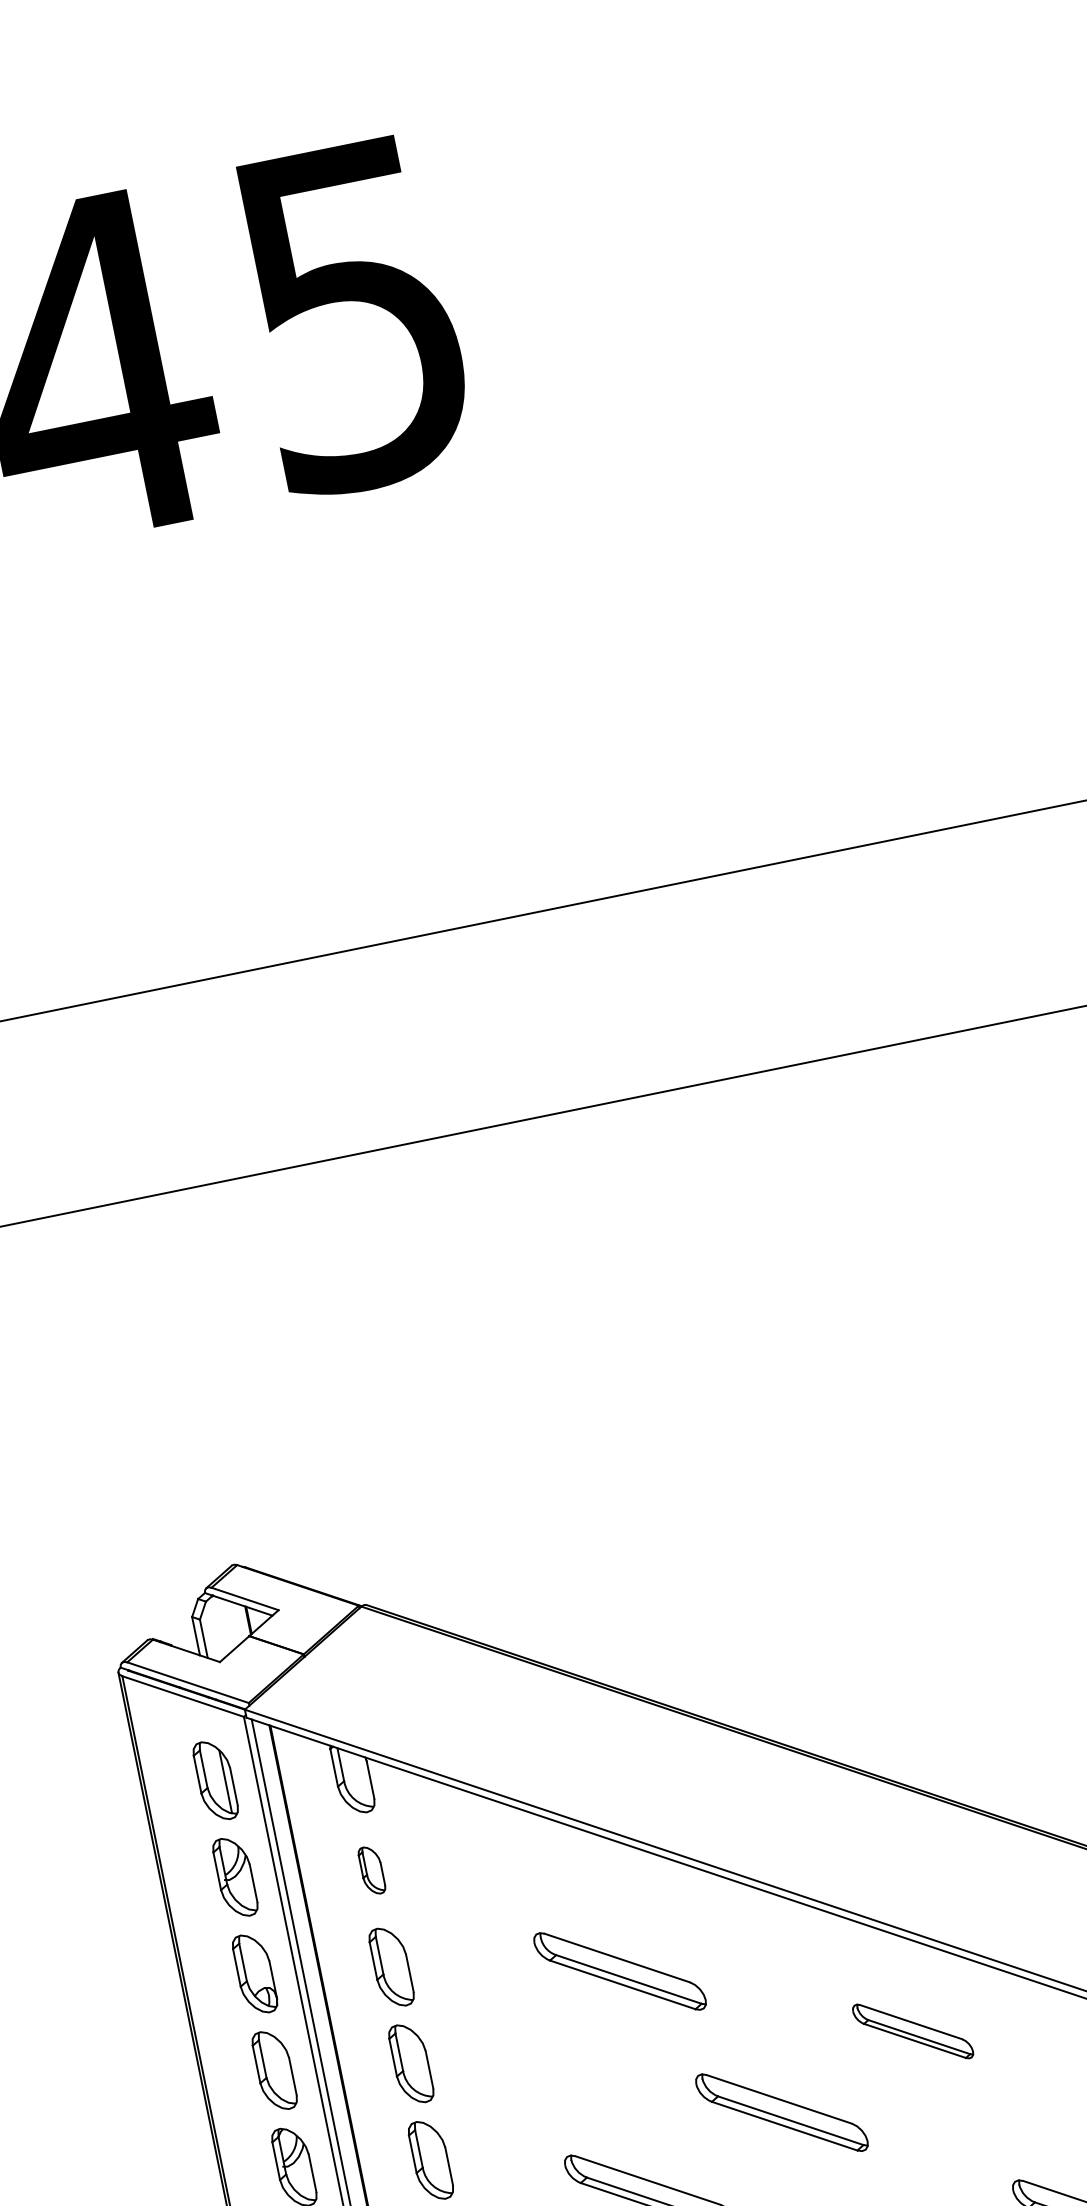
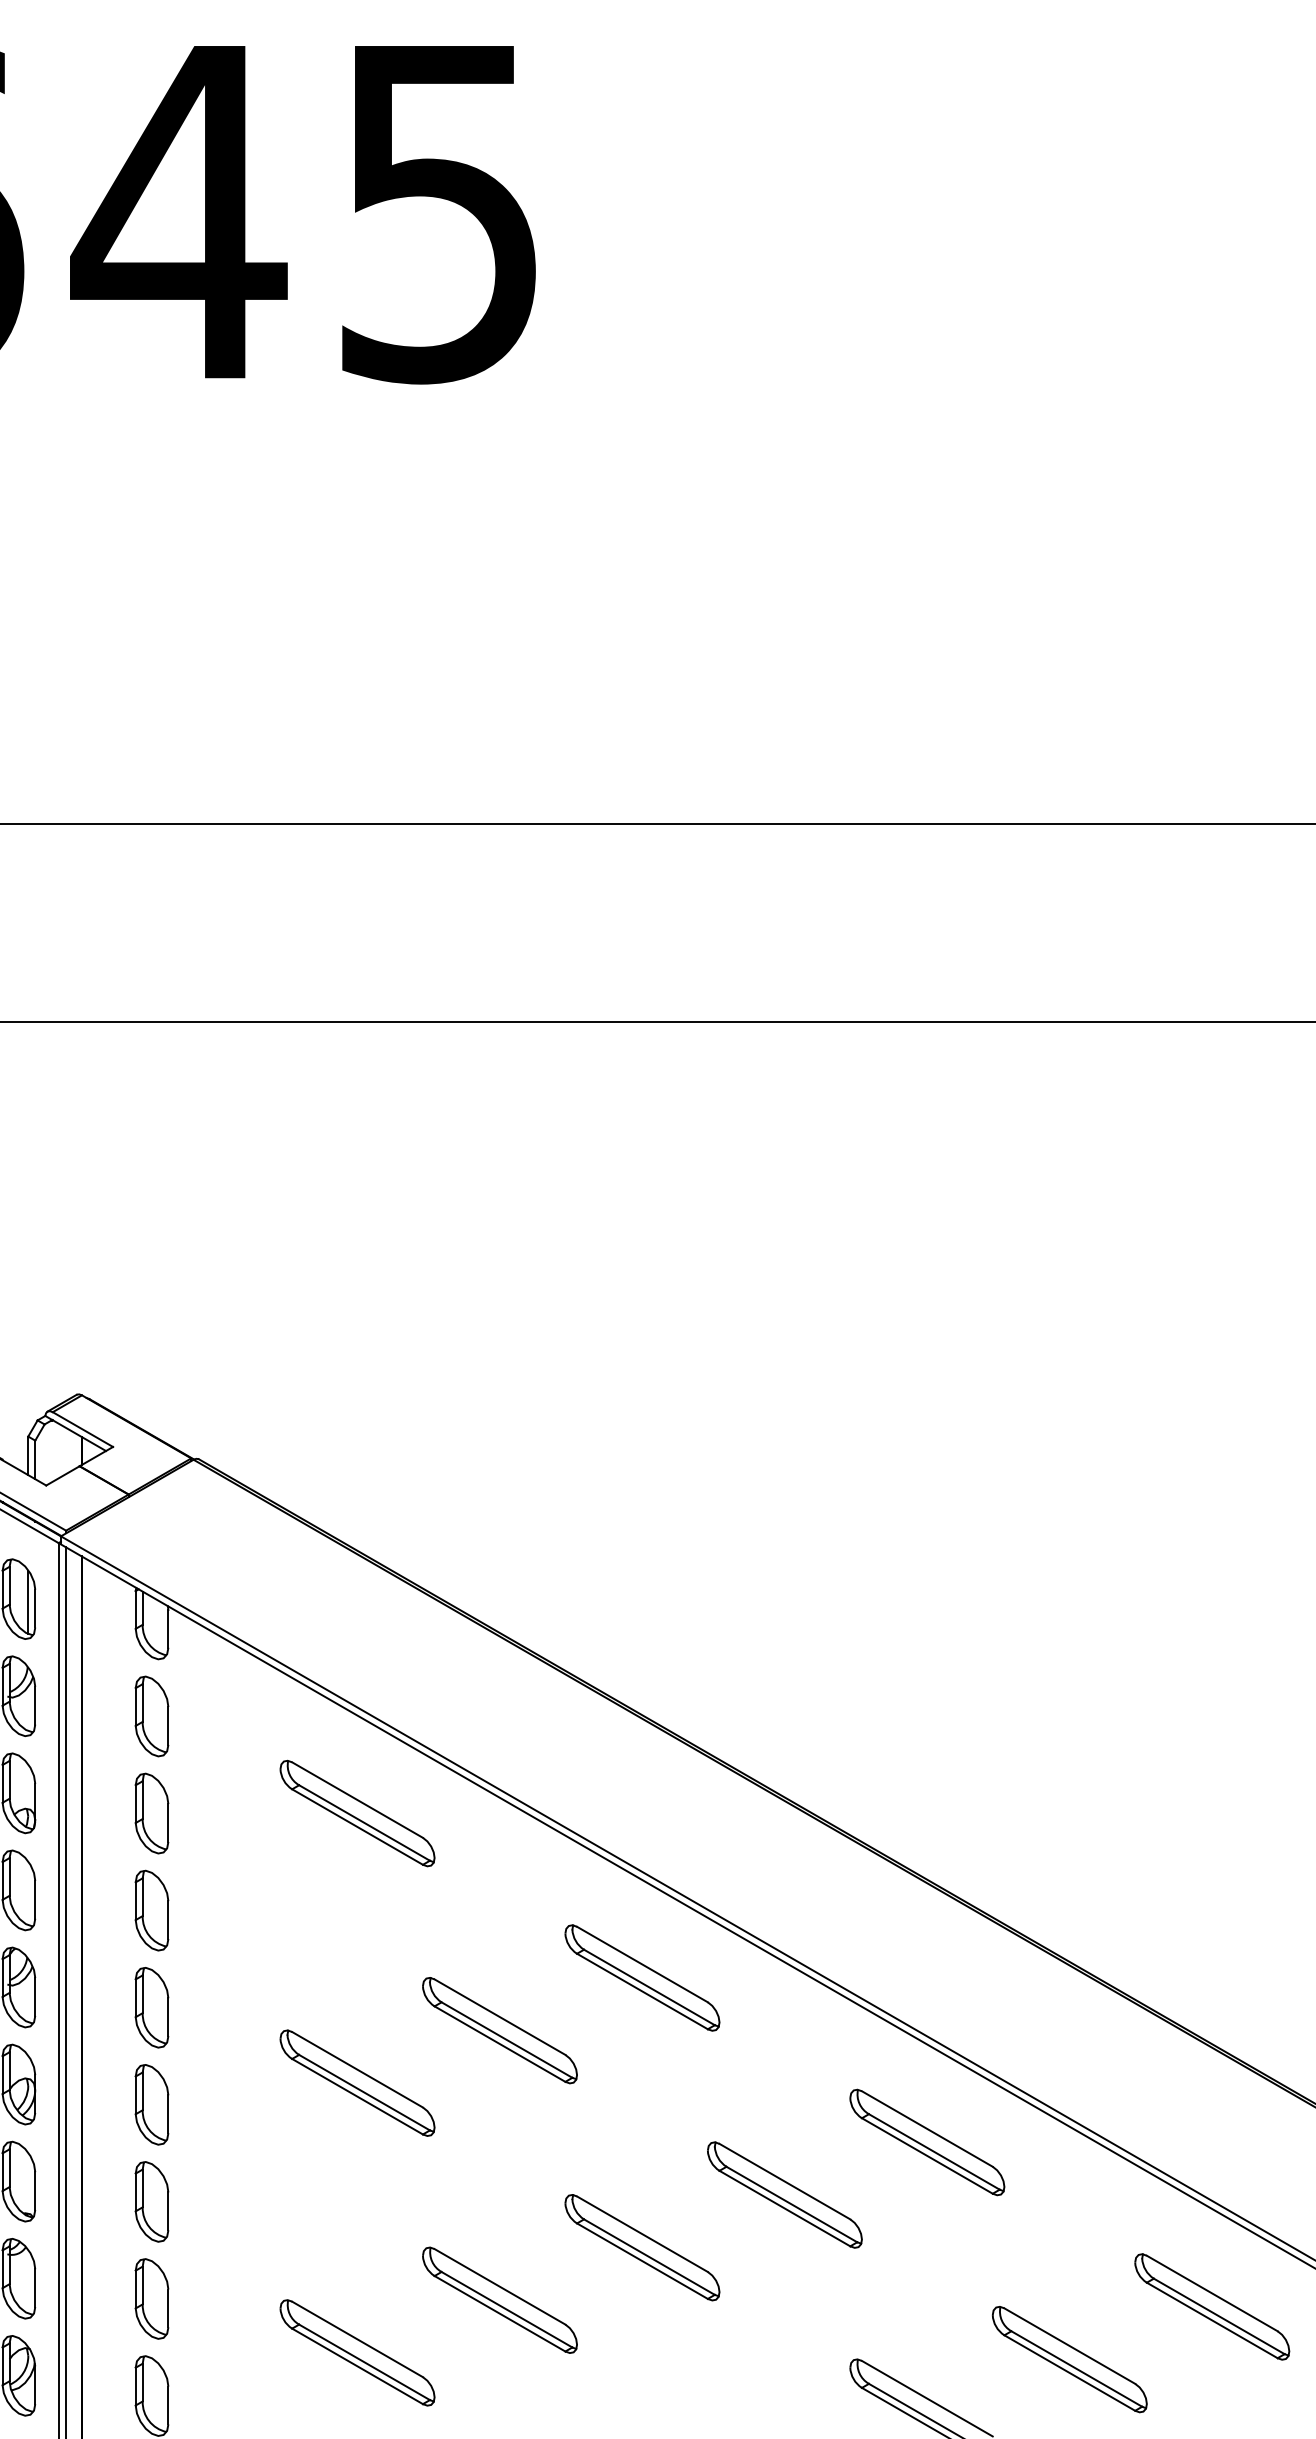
part: (371, 1870) -> (151, 1716), size x1.67
part: (619, 1971) -> (357, 1813), moved
part: (913, 2031) -> (642, 1977), size x1.43

